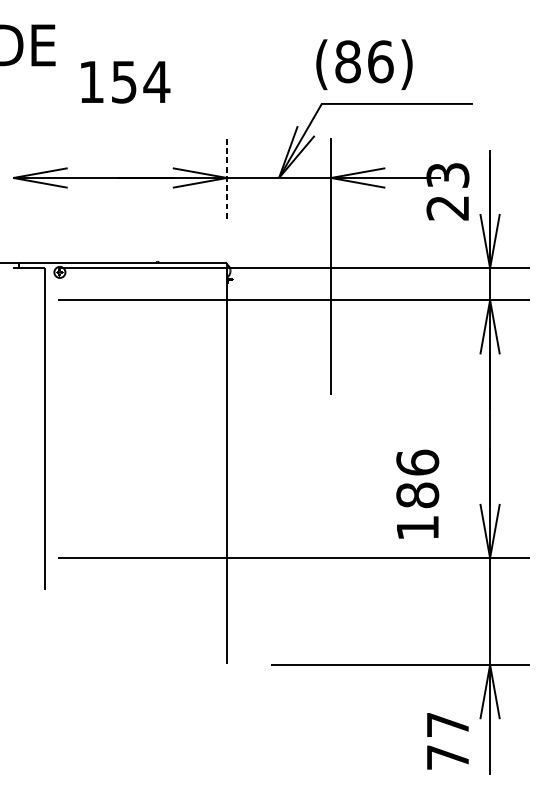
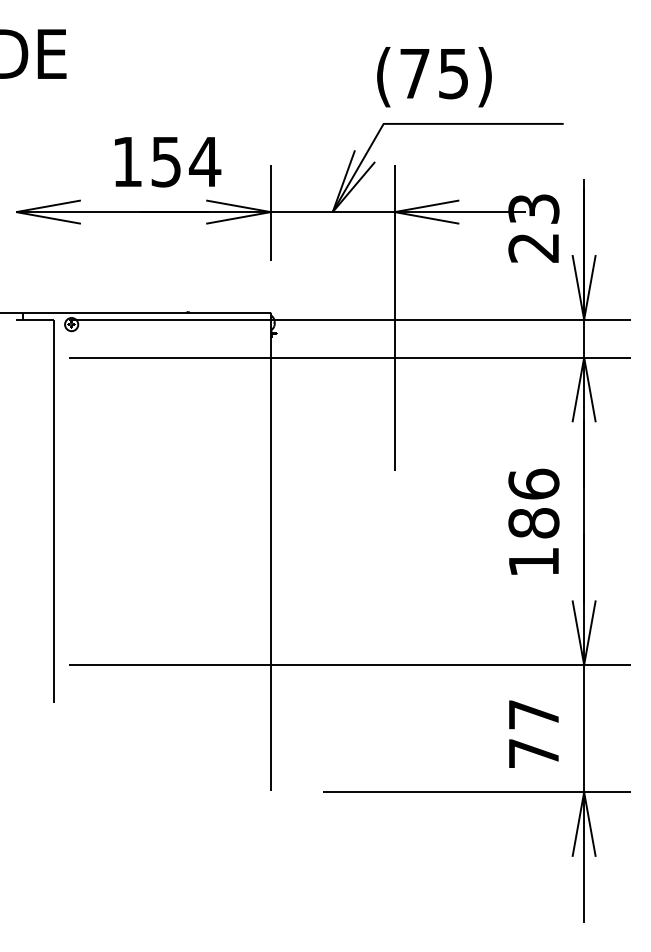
text: (364, 61) -> (434, 73), (86) -> (75)
text: (126, 82) -> (168, 162), moved
line: (226, 178) -> (270, 212), dashed -> solid
text: (417, 493) -> (533, 521), moved
text: (447, 740) -> (533, 733), moved

